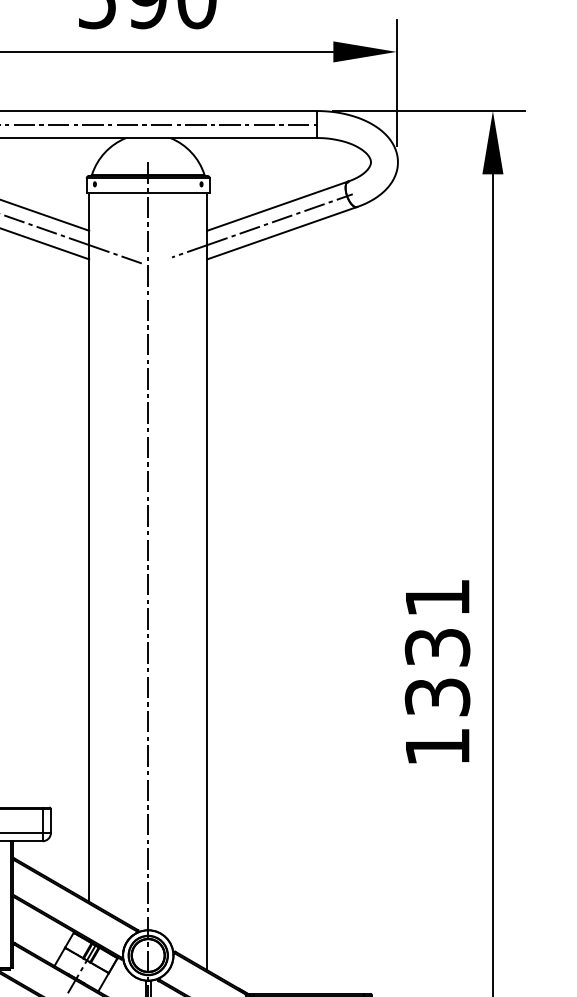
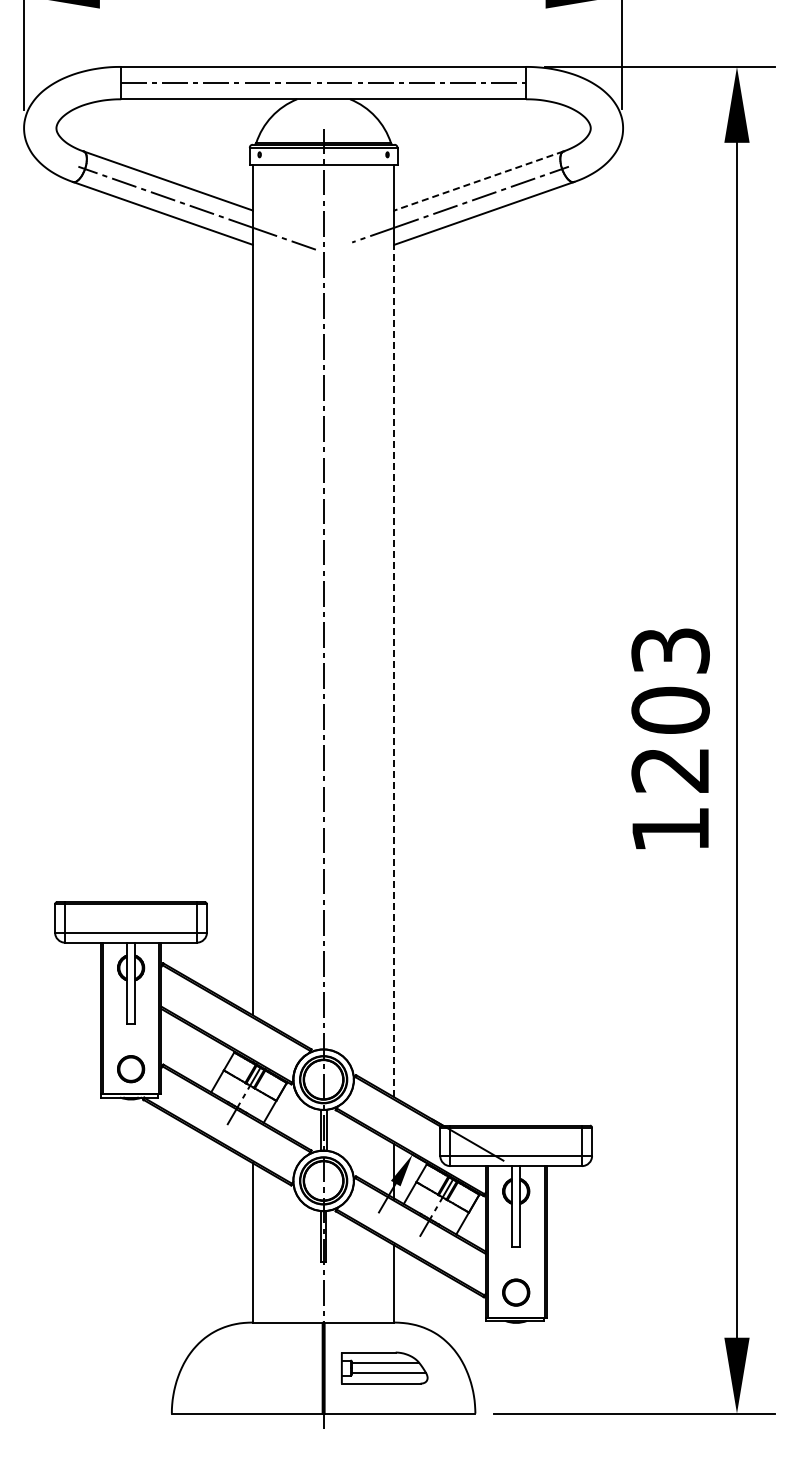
line: (278, 205) -> (479, 180), solid -> dashed
line: (207, 614) -> (394, 670), solid -> dashed
text: (437, 647) -> (670, 710), 1331 -> 1203

